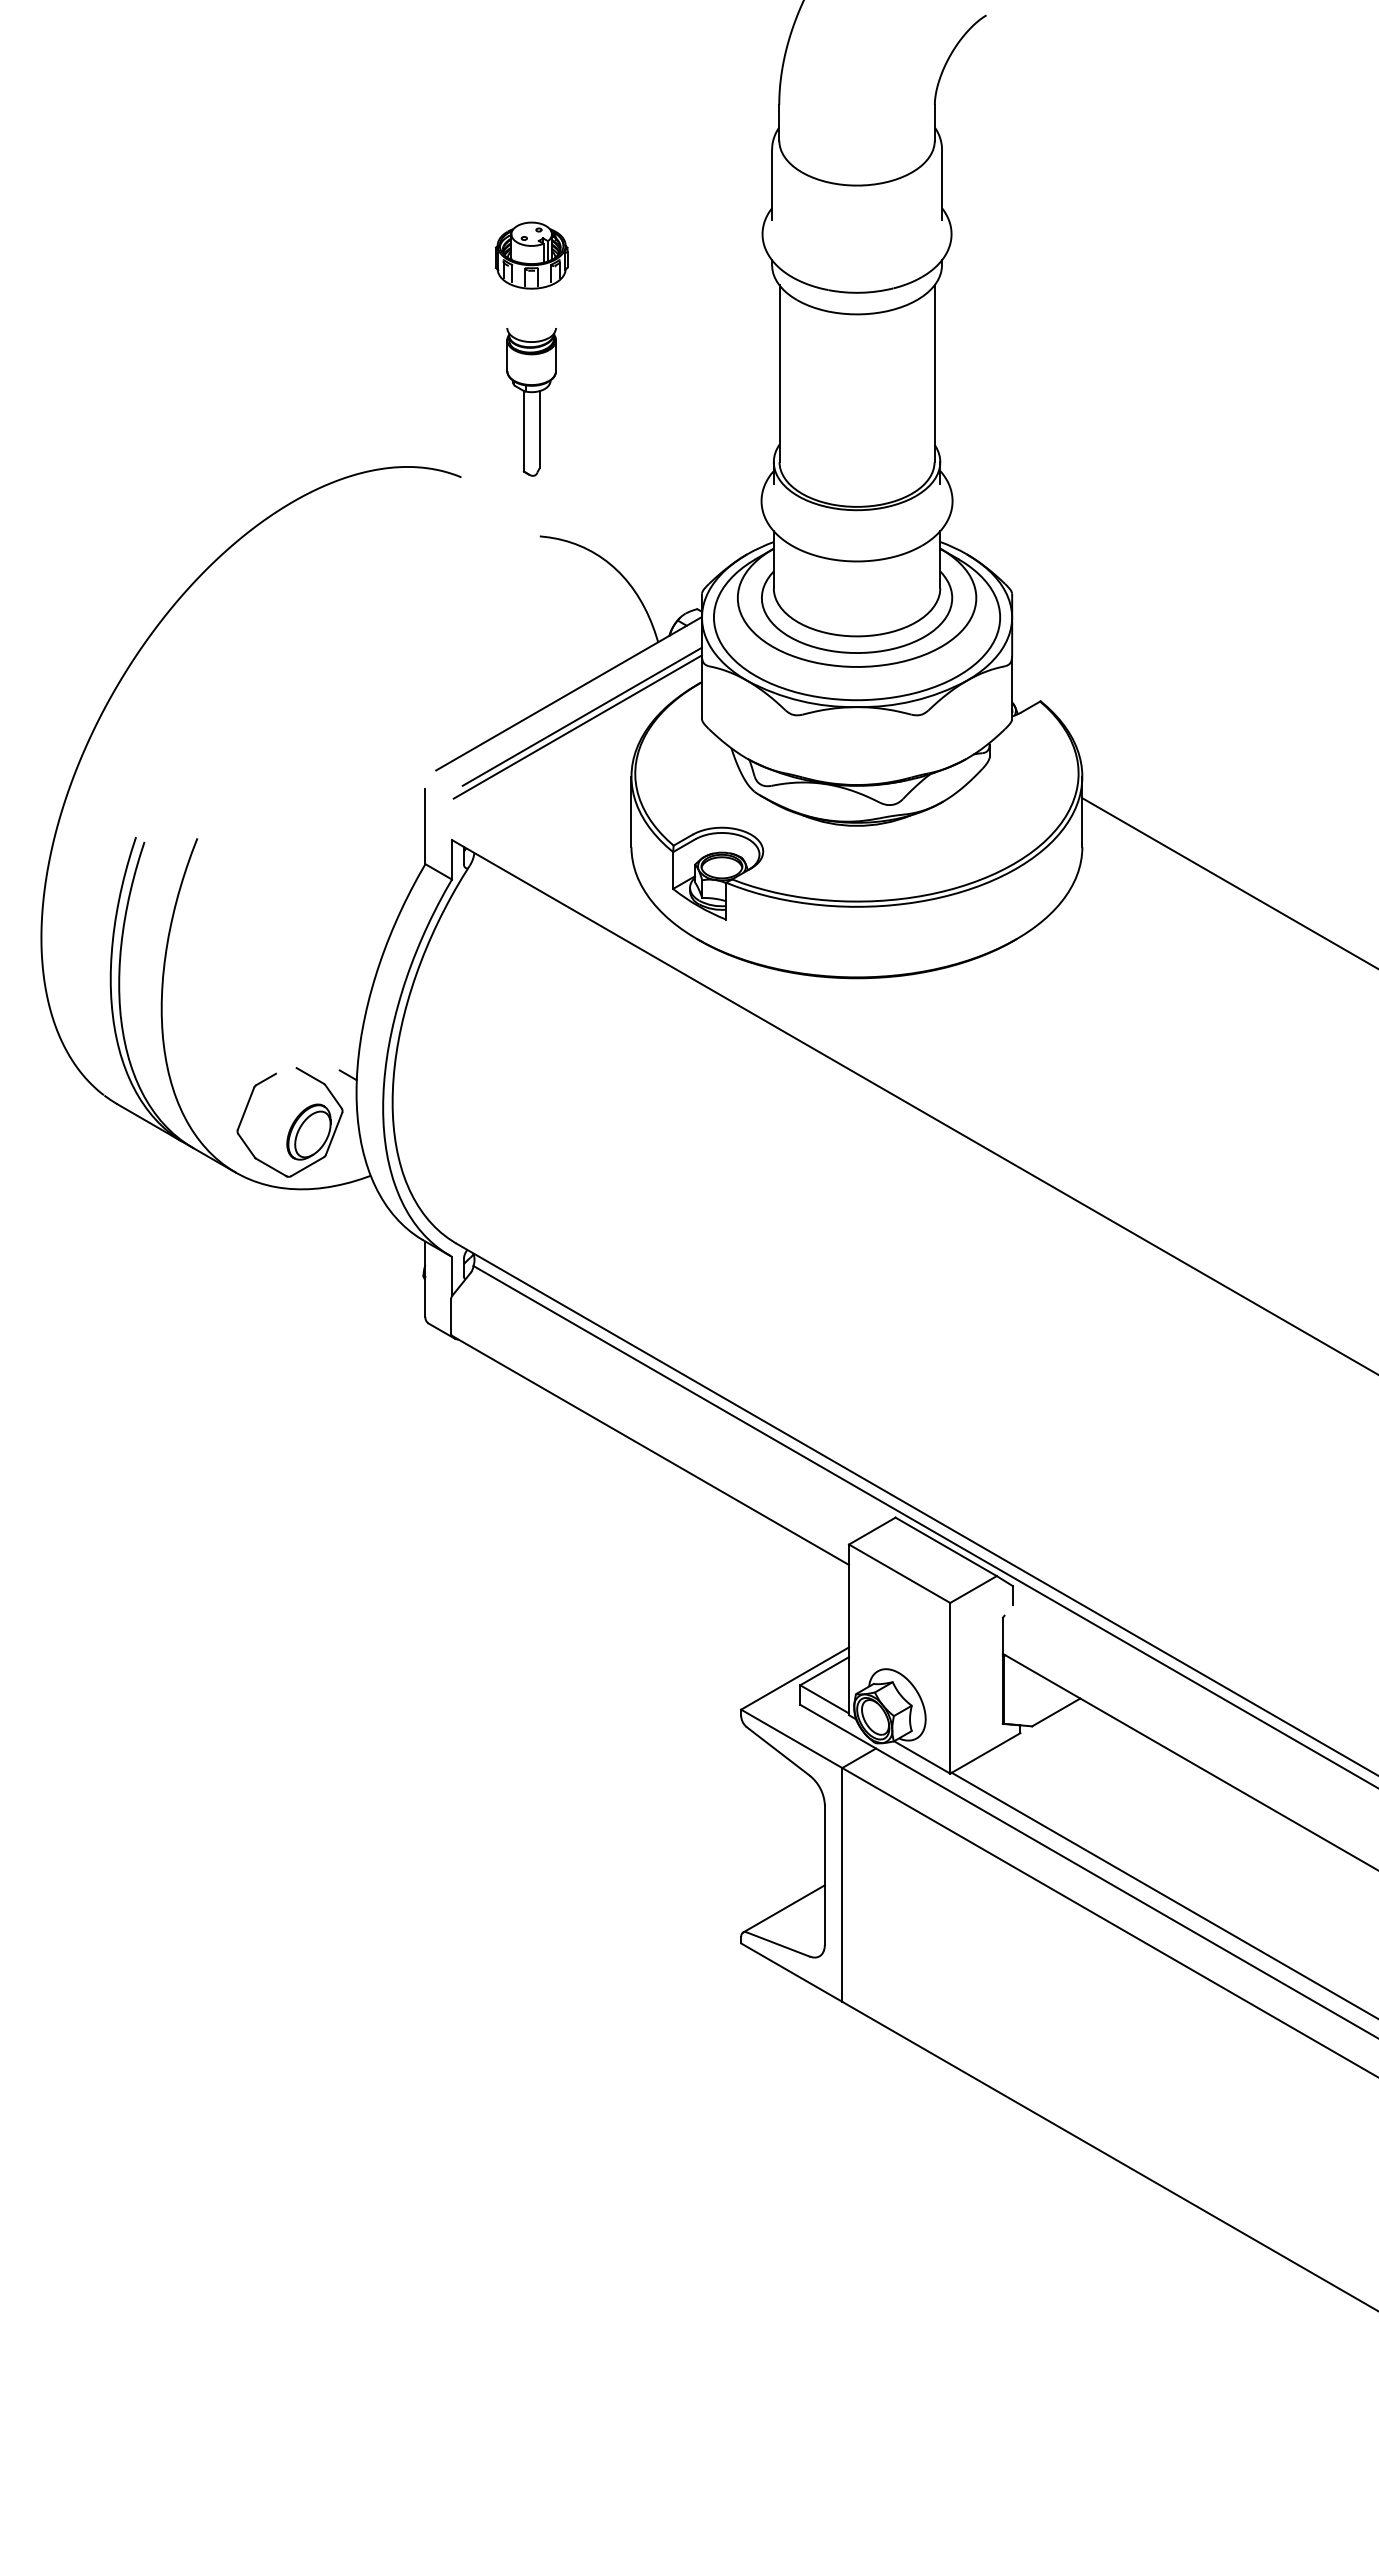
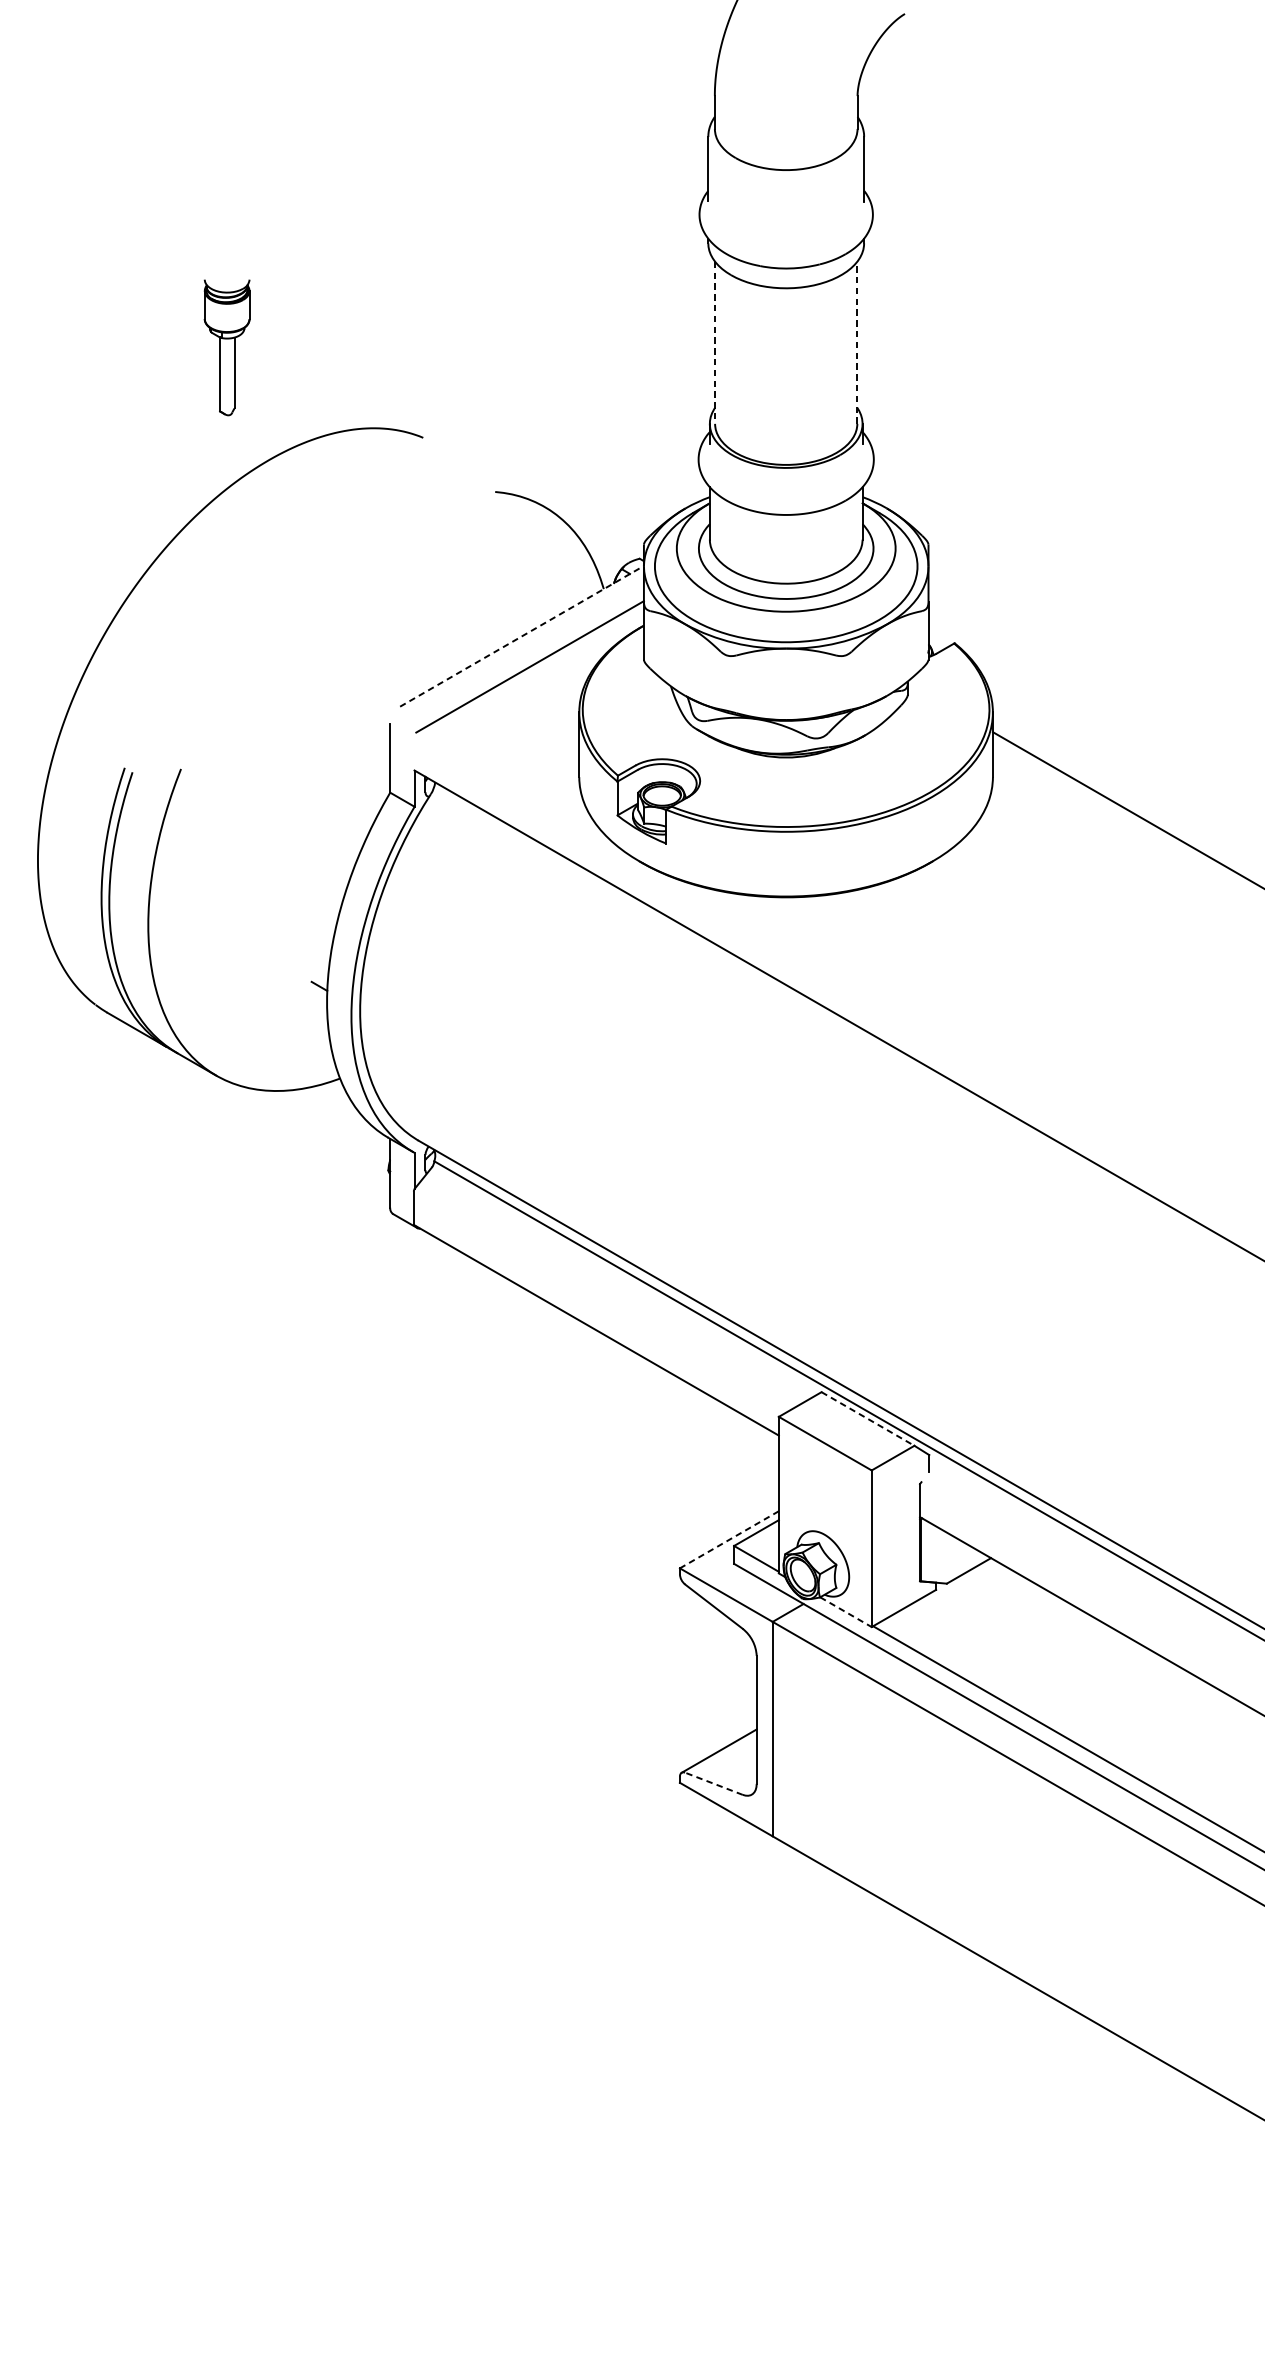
part: (531, 255) -> (487, 234), removed
line: (934, 373) -> (857, 342), solid -> dashed
line: (779, 374) -> (715, 343), solid -> dashed
part: (531, 402) -> (227, 348), moved
line: (569, 693) -> (522, 636), solid -> dashed
line: (581, 716) -> (533, 657), removed
part: (289, 1122) -> (265, 1029), removed
line: (946, 1547) -> (868, 1419), solid -> dashed
line: (794, 1678) -> (728, 1539), solid -> dashed
line: (922, 1757) -> (846, 1612), solid -> dashed
line: (778, 1944) -> (714, 1783), solid -> dashed

